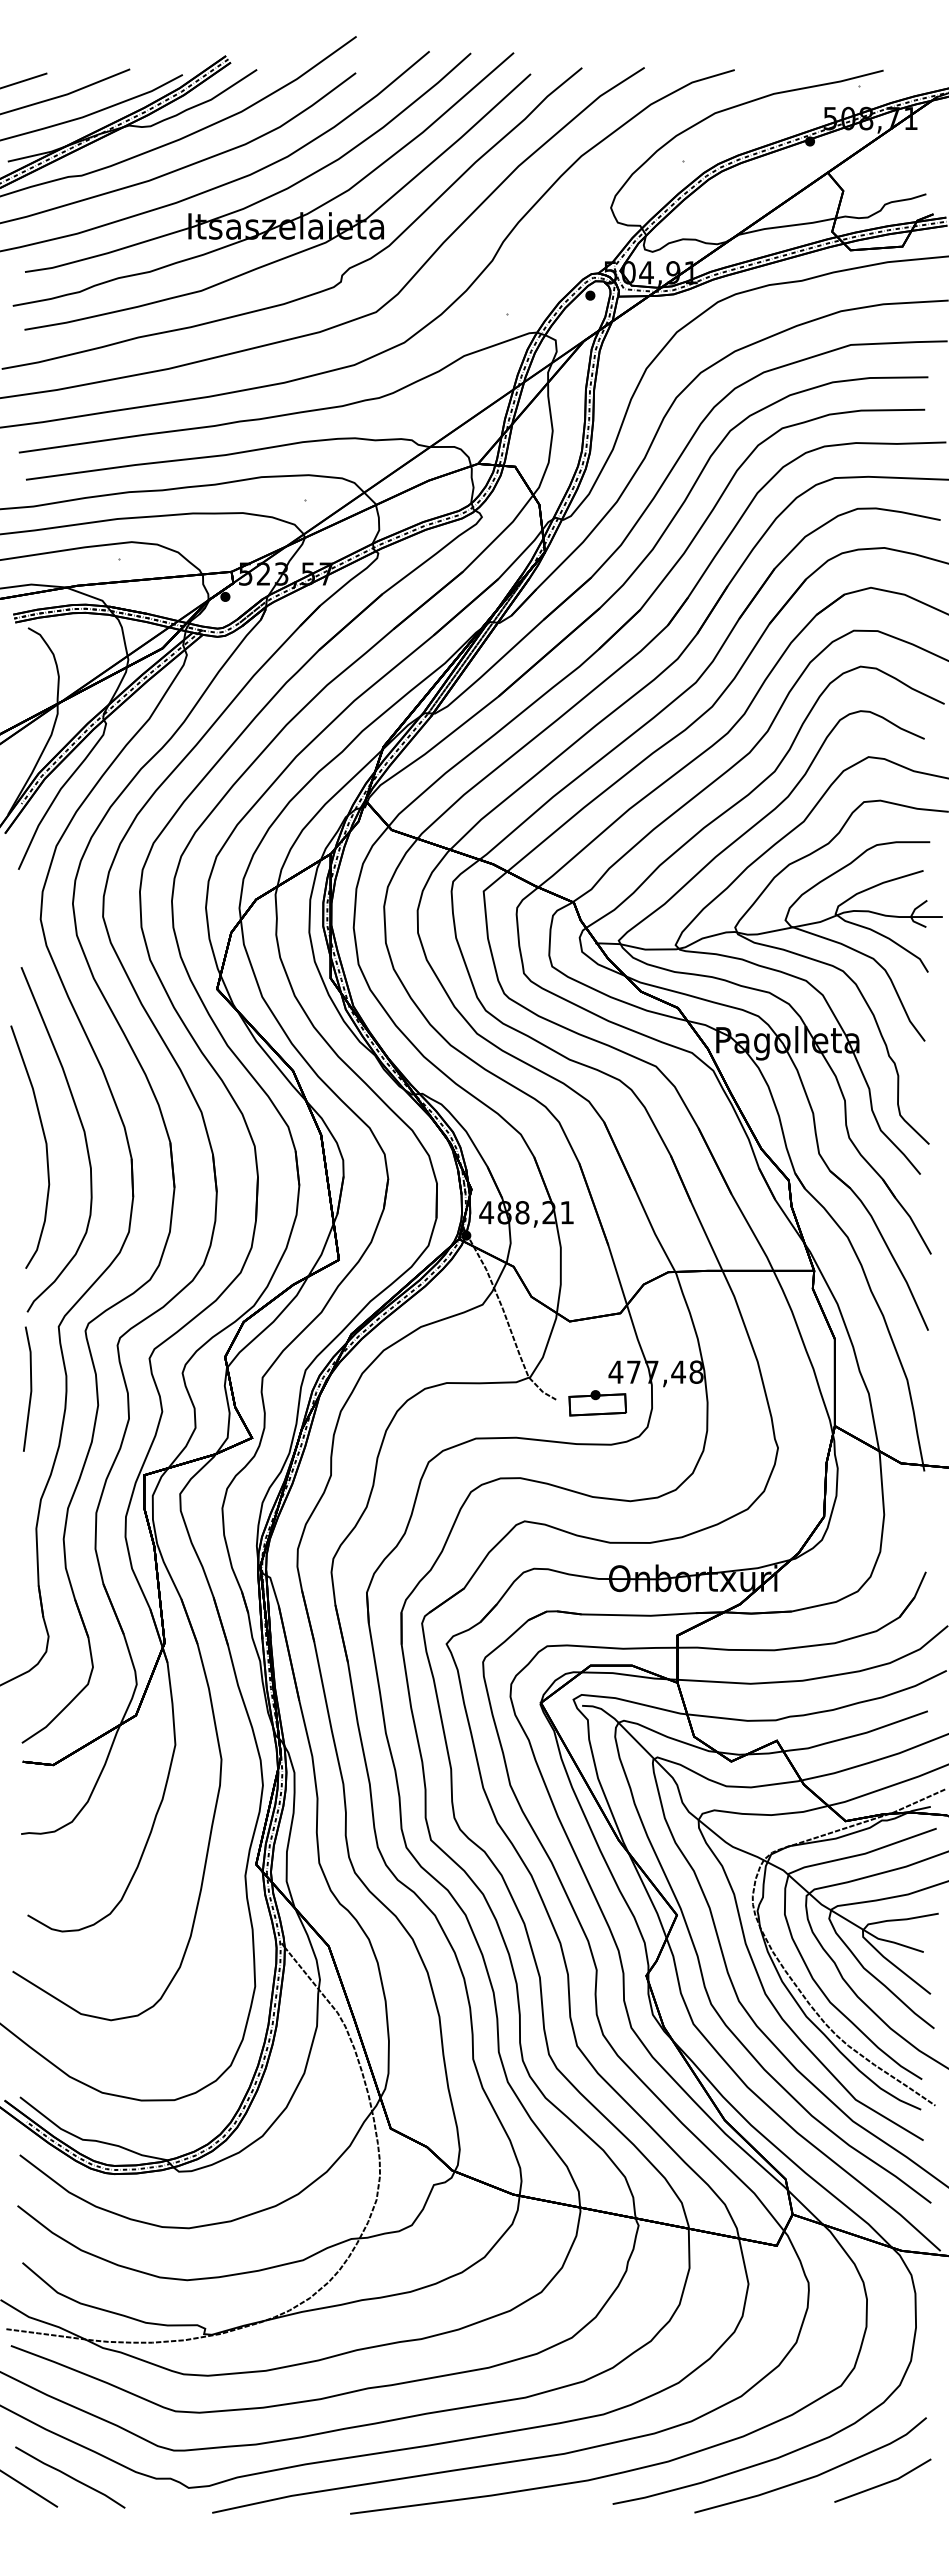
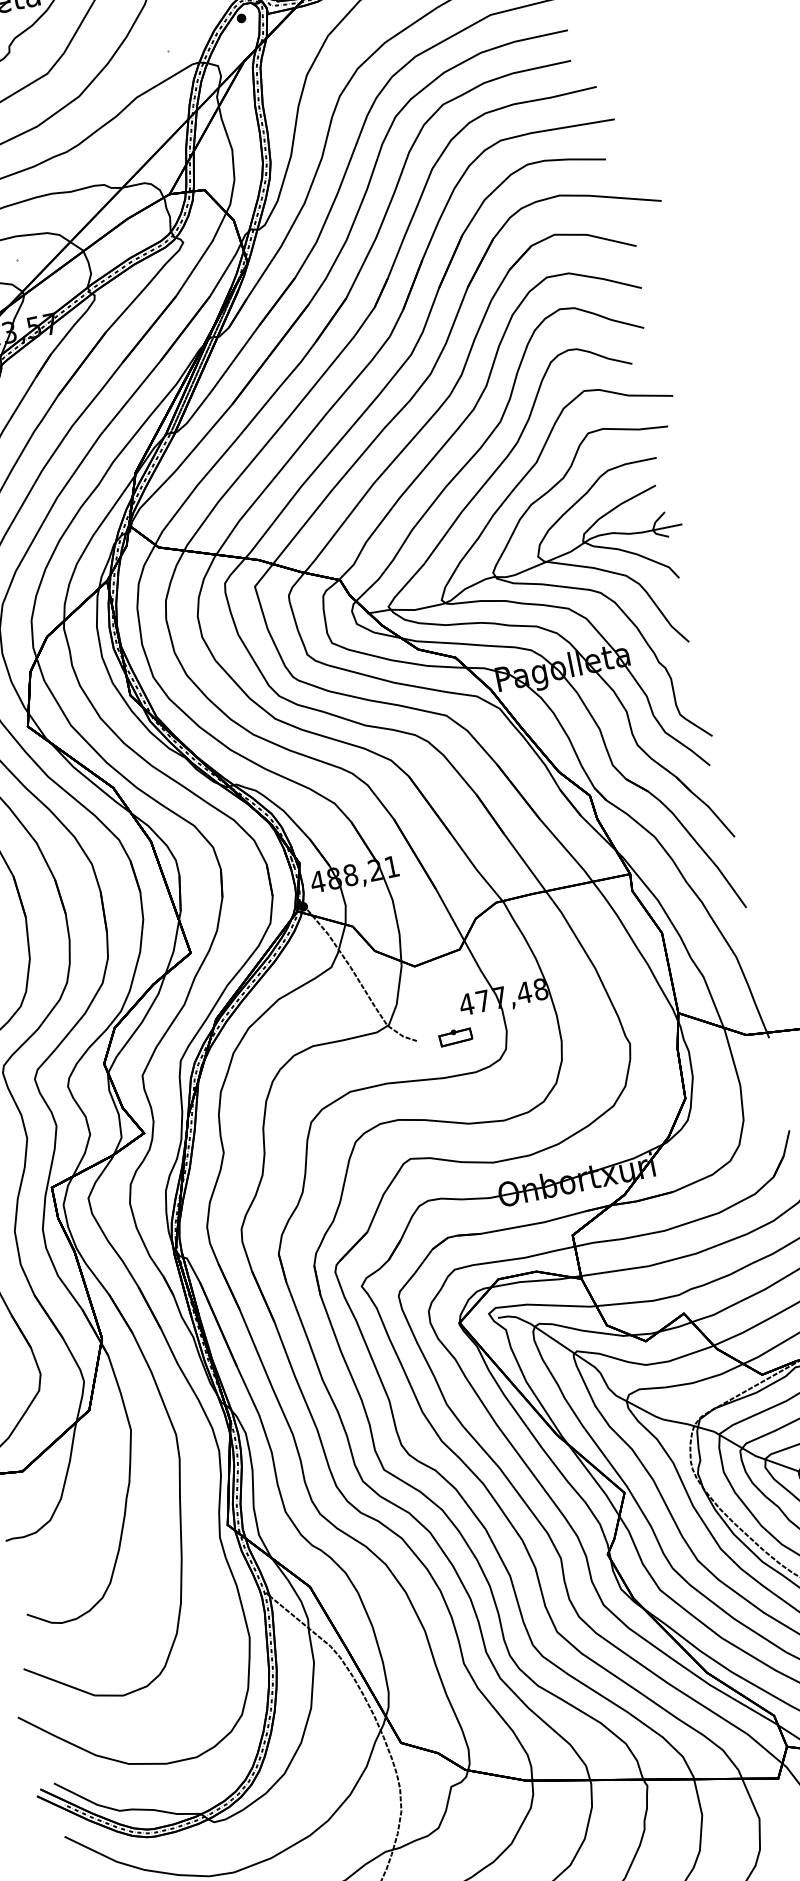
part: (597, 1403) -> (455, 1036), size x0.6

